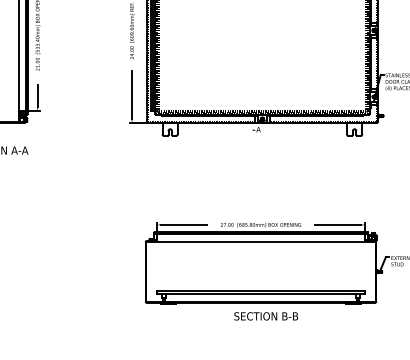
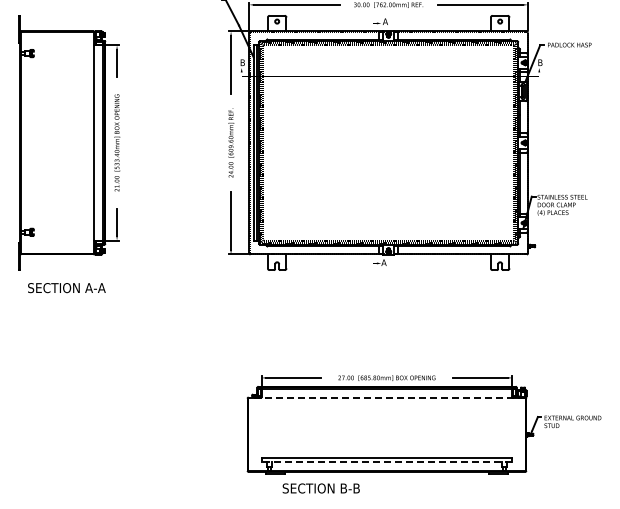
line: (260, 241) -> (386, 398), solid -> dashed
line: (260, 294) -> (386, 462), solid -> dashed
text: (265, 316) -> (320, 488), moved

